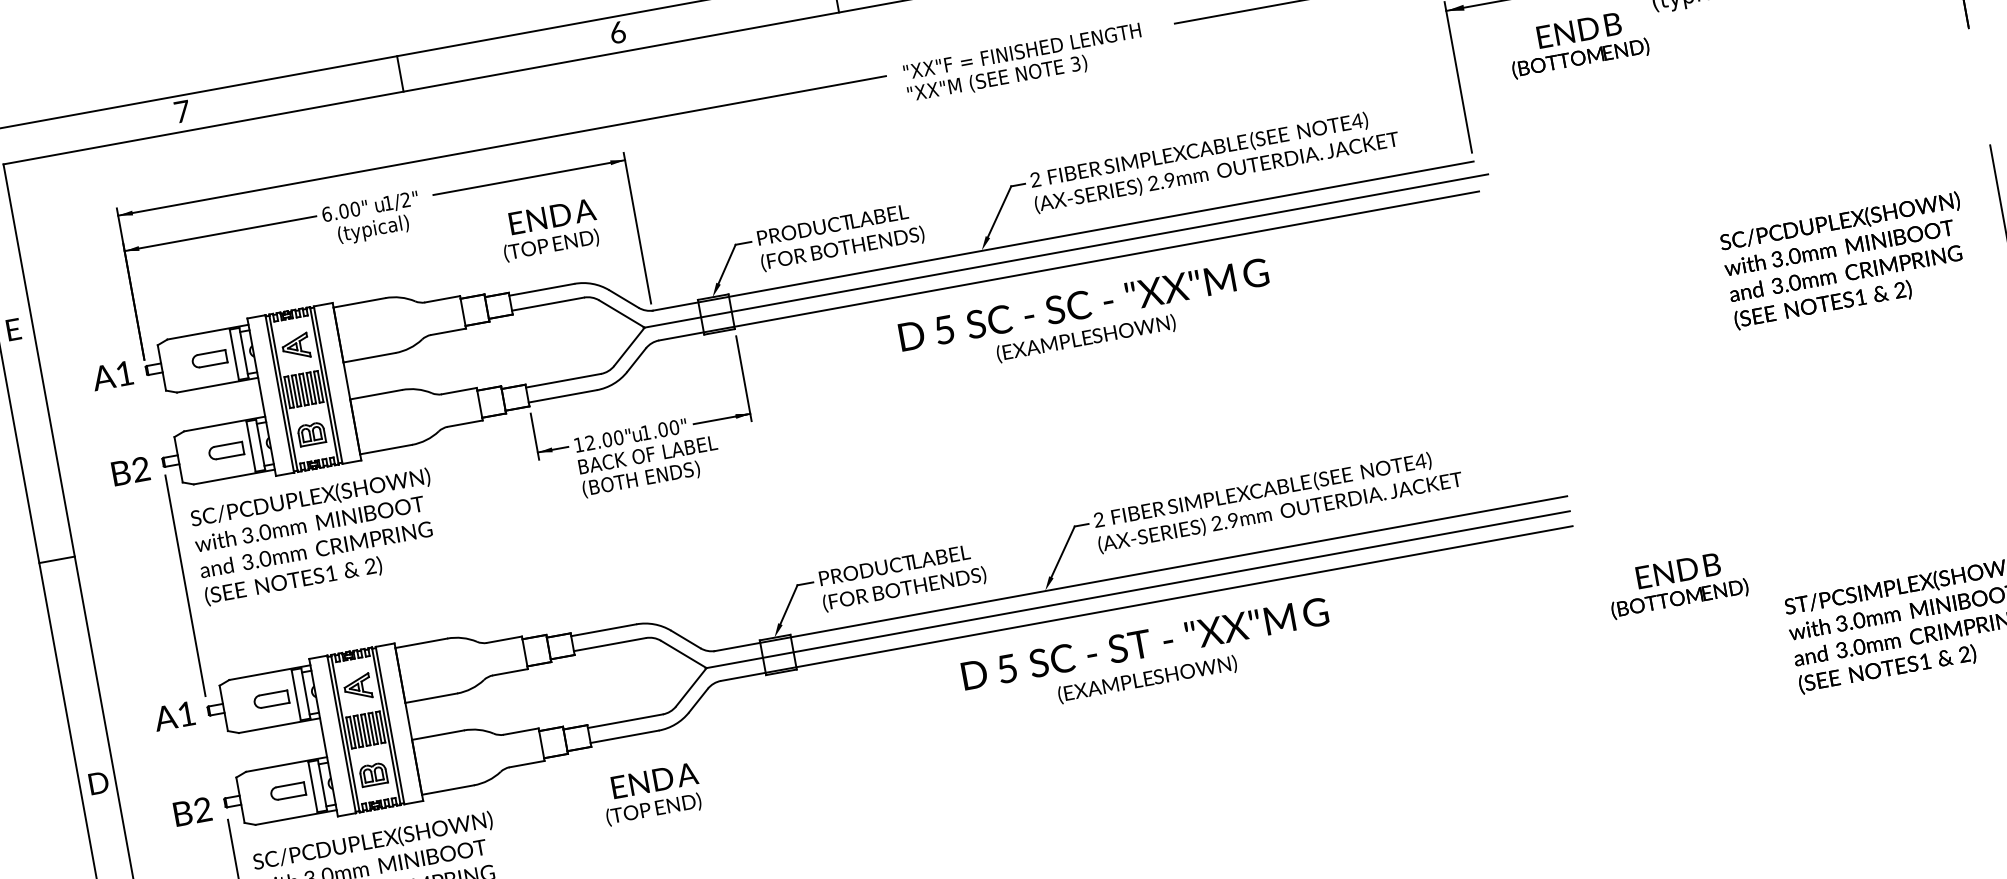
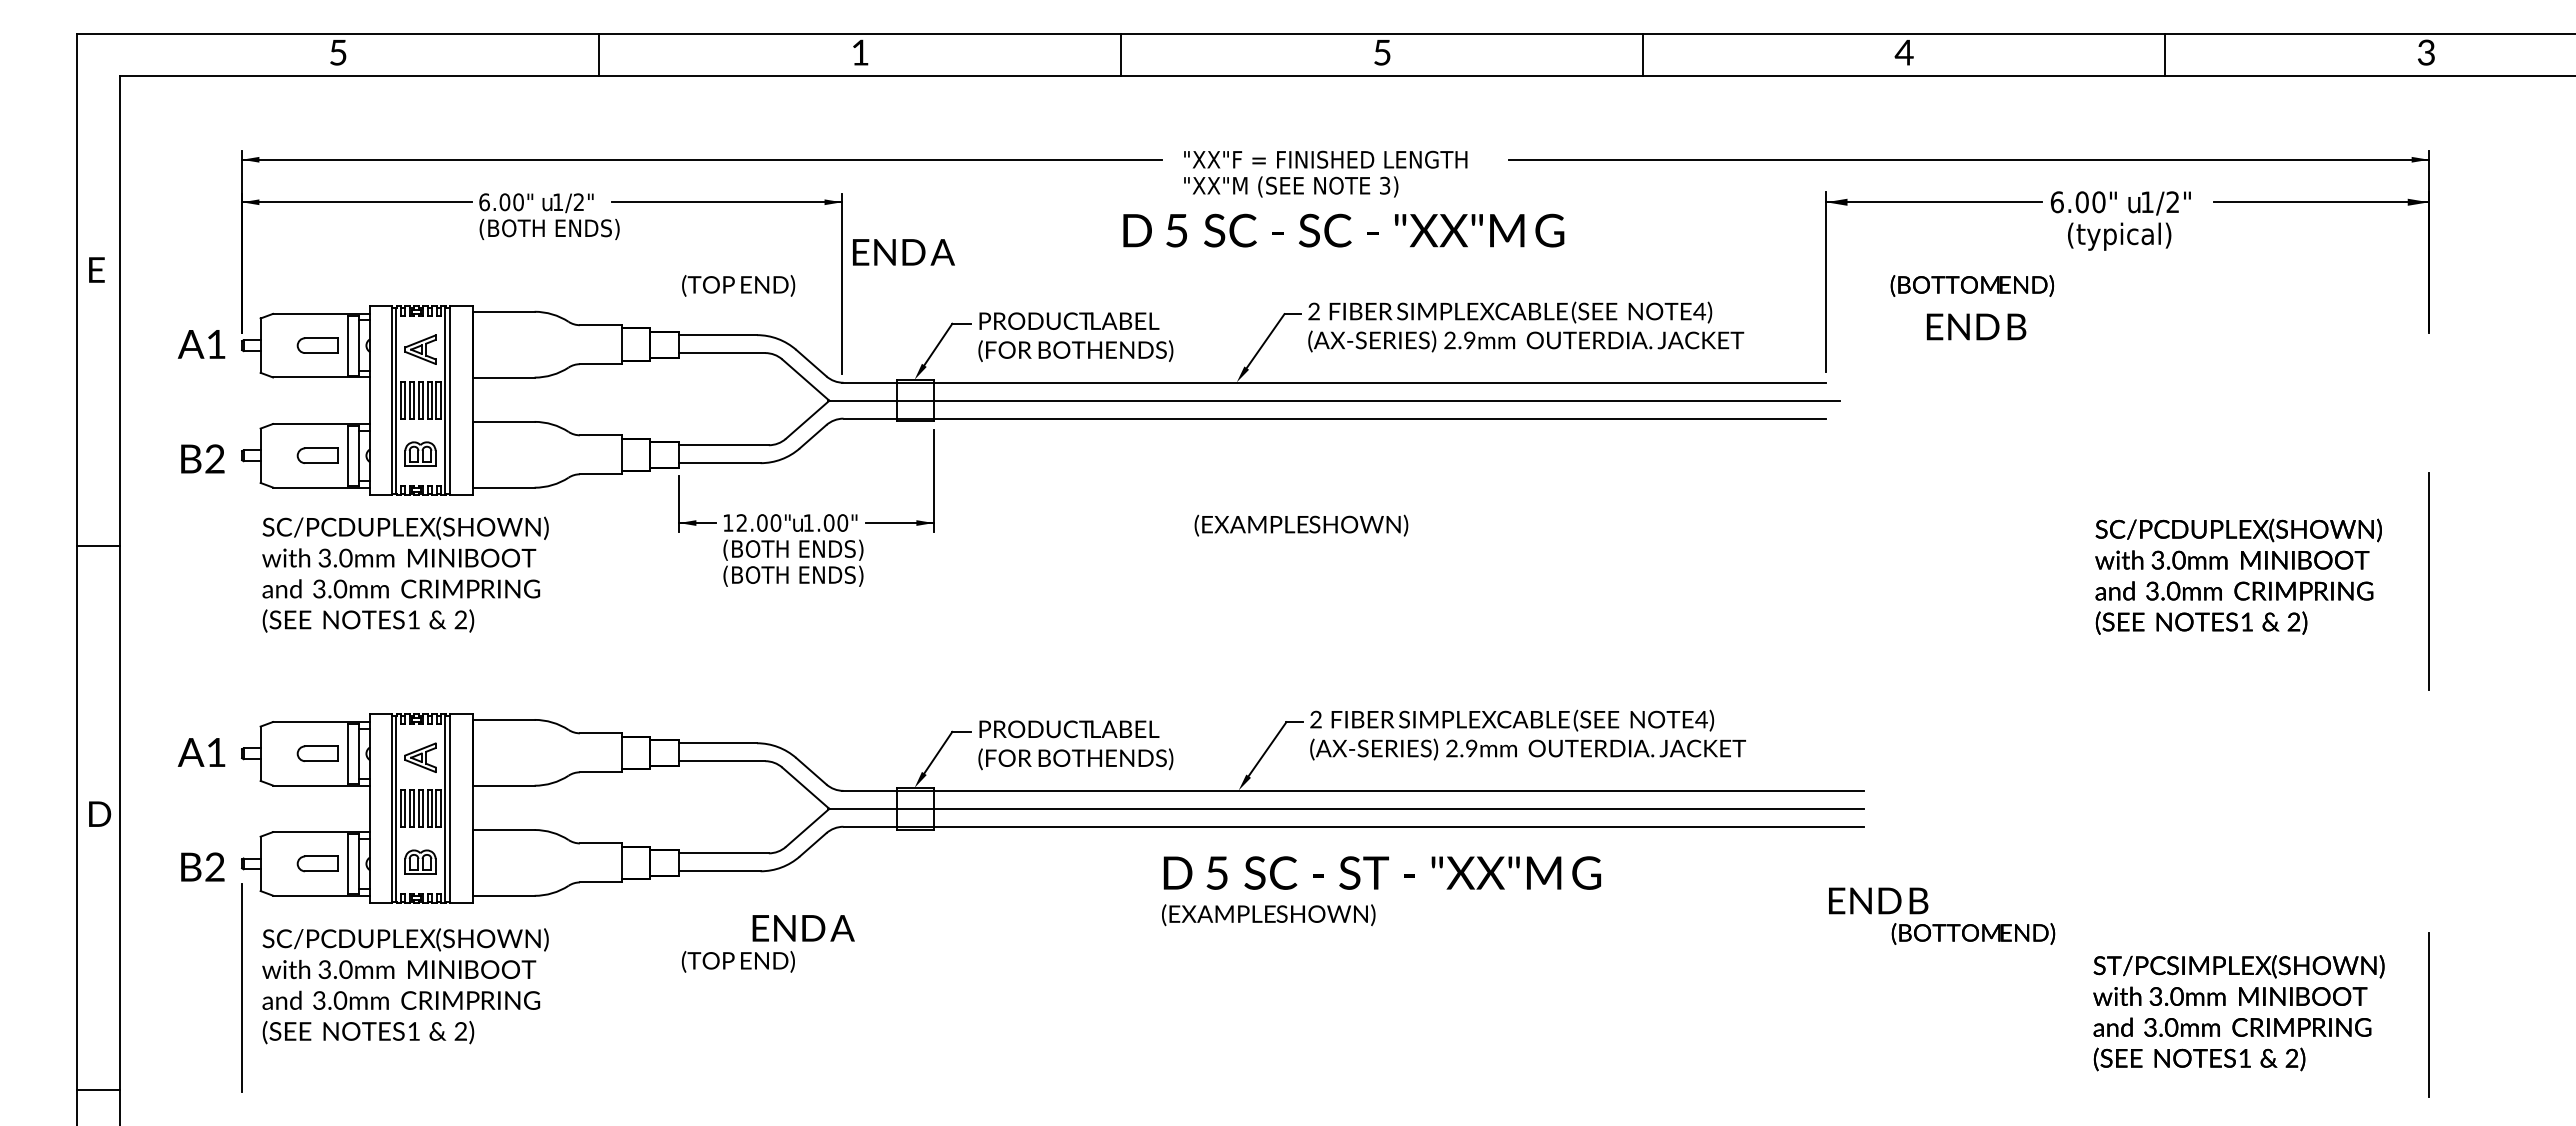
text: (1579, 30) -> (1976, 326), moved
text: (617, 32) -> (860, 52), 6 -> 1
text: (182, 111) -> (338, 52), 7 -> 5
text: (552, 216) -> (903, 252), moved
text: (385, 227) -> (549, 229), (typical) -> (BOTH ENDS)
text: (1083, 304) -> (1343, 230), moved
text: (1086, 338) -> (1301, 525), moved
text: (648, 455) -> (806, 549), BACK OF LABEL -> (BOTH ENDS)
text: (1678, 570) -> (1878, 900), moved
line: (185, 585) -> (242, 603), removed
text: (1144, 643) -> (1381, 872), moved
text: (1147, 679) -> (1268, 915), moved
text: (654, 780) -> (803, 928), moved

